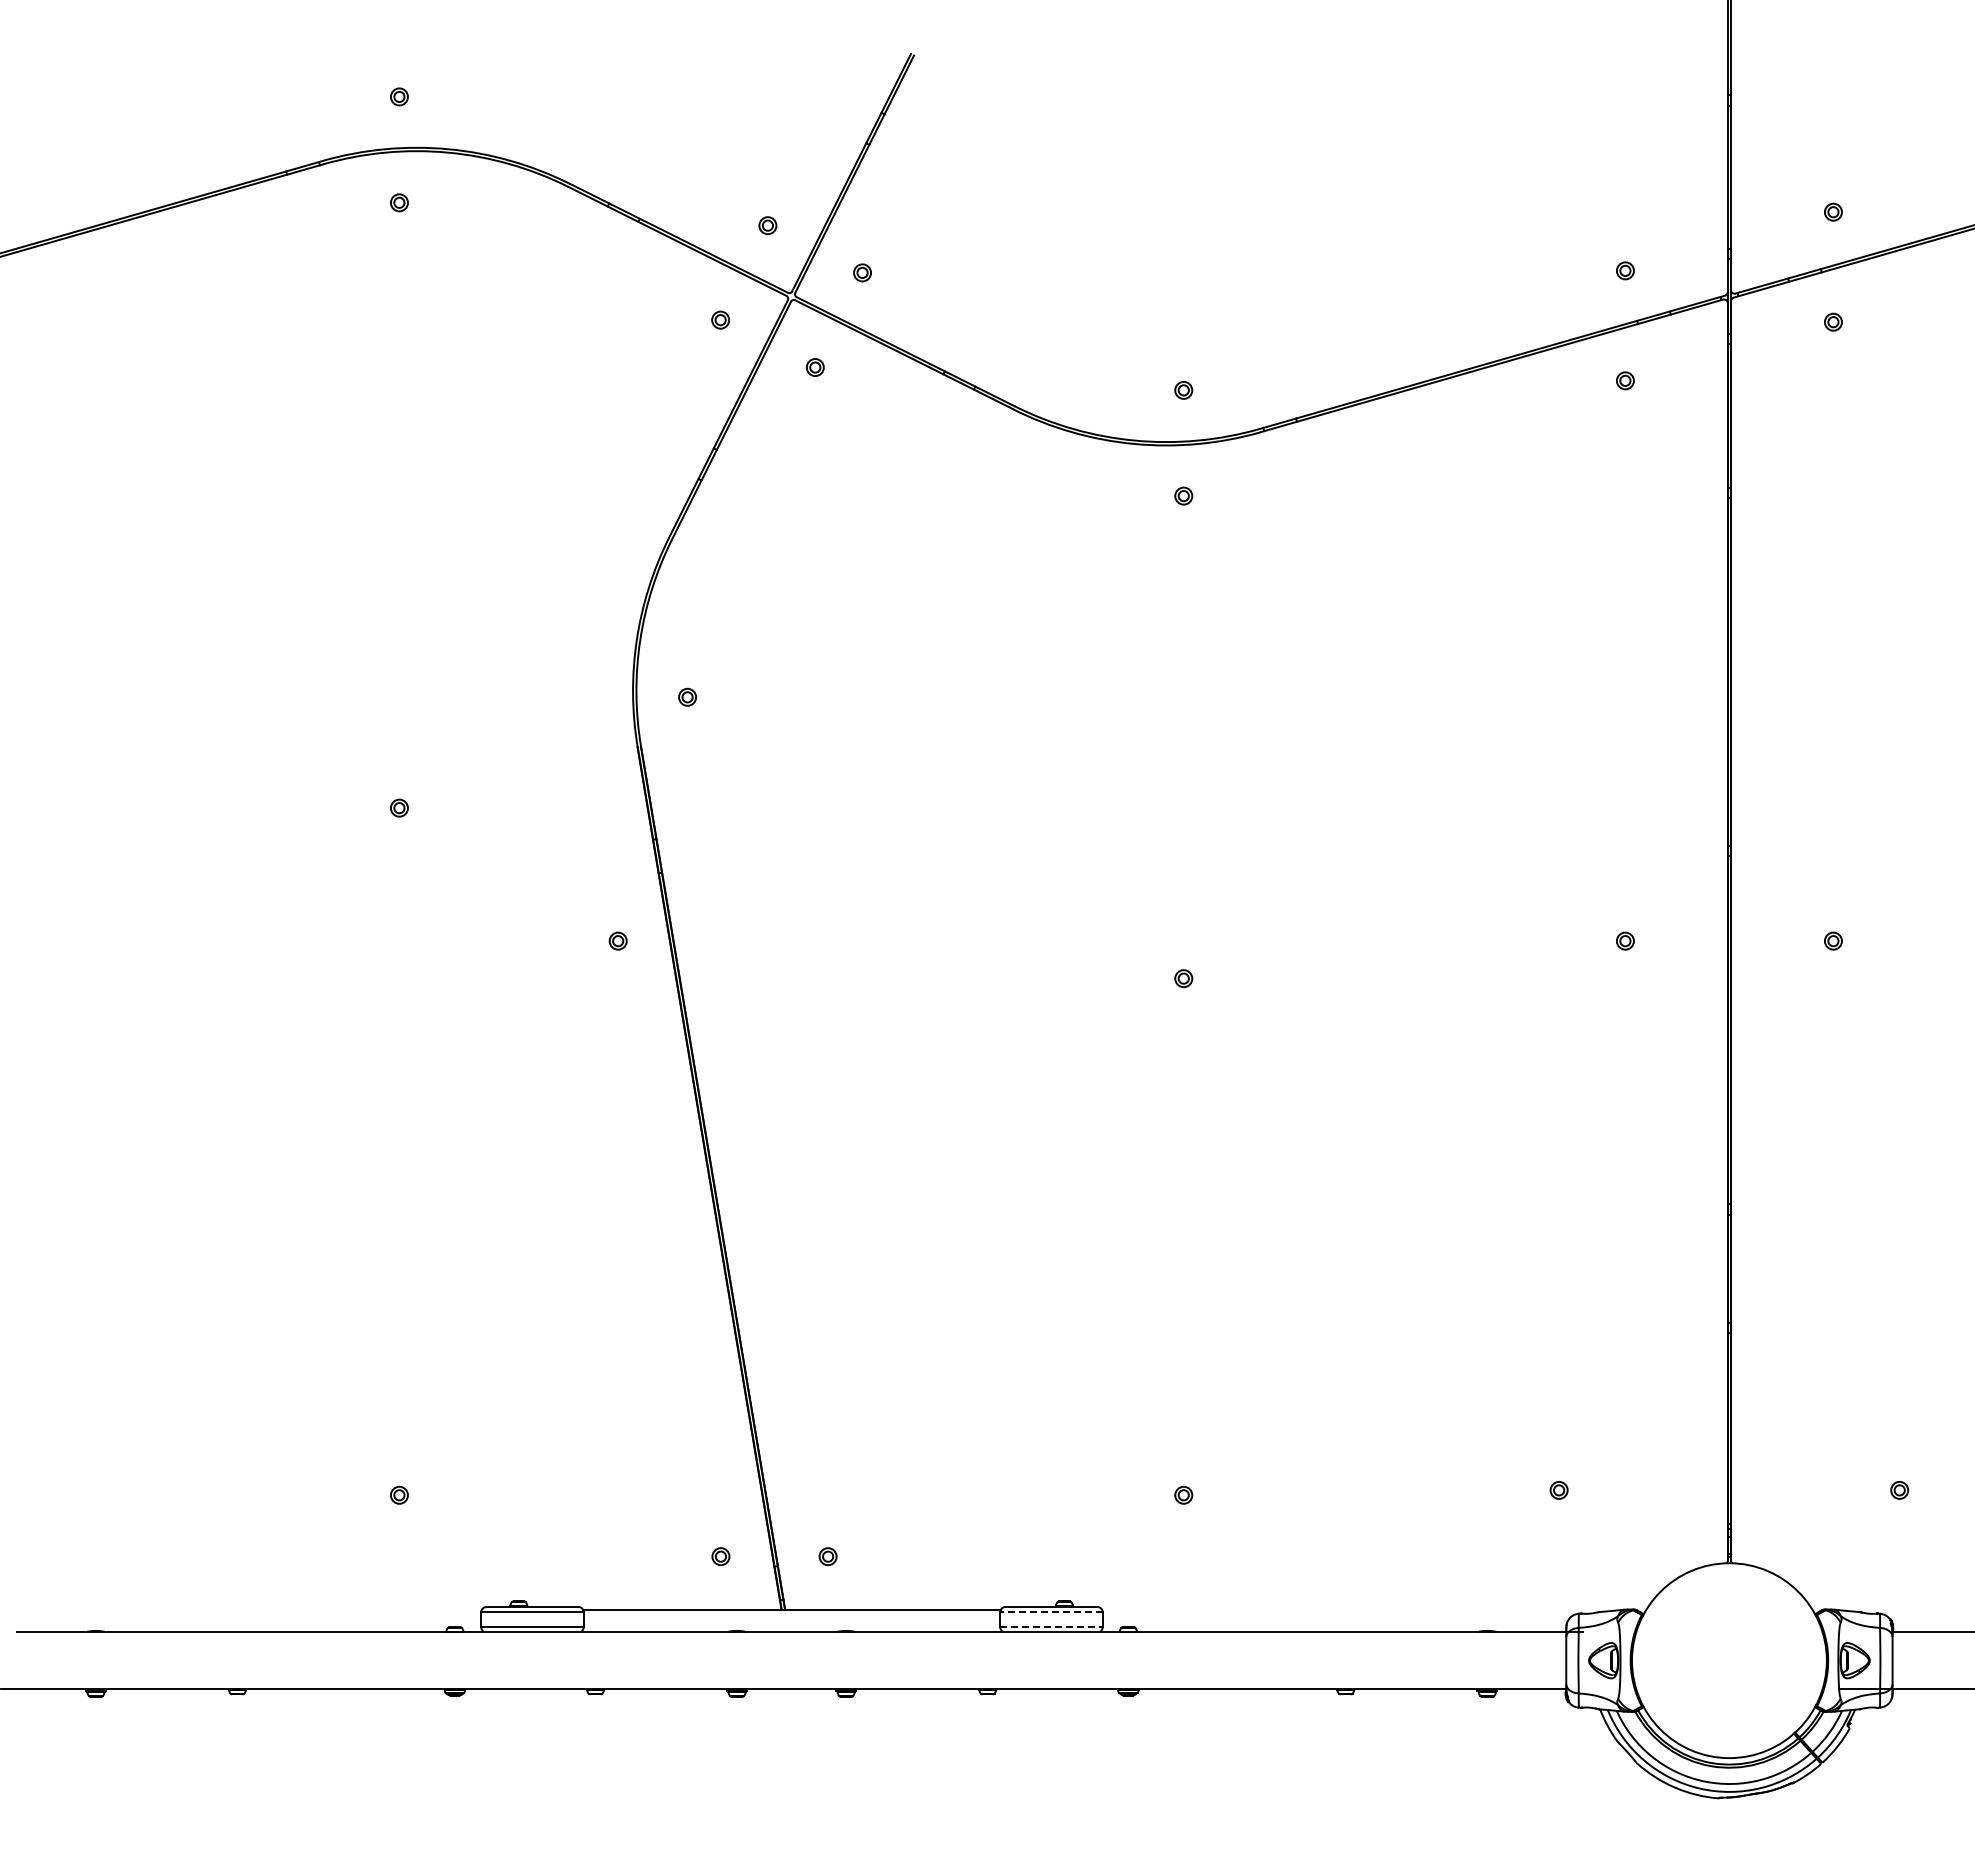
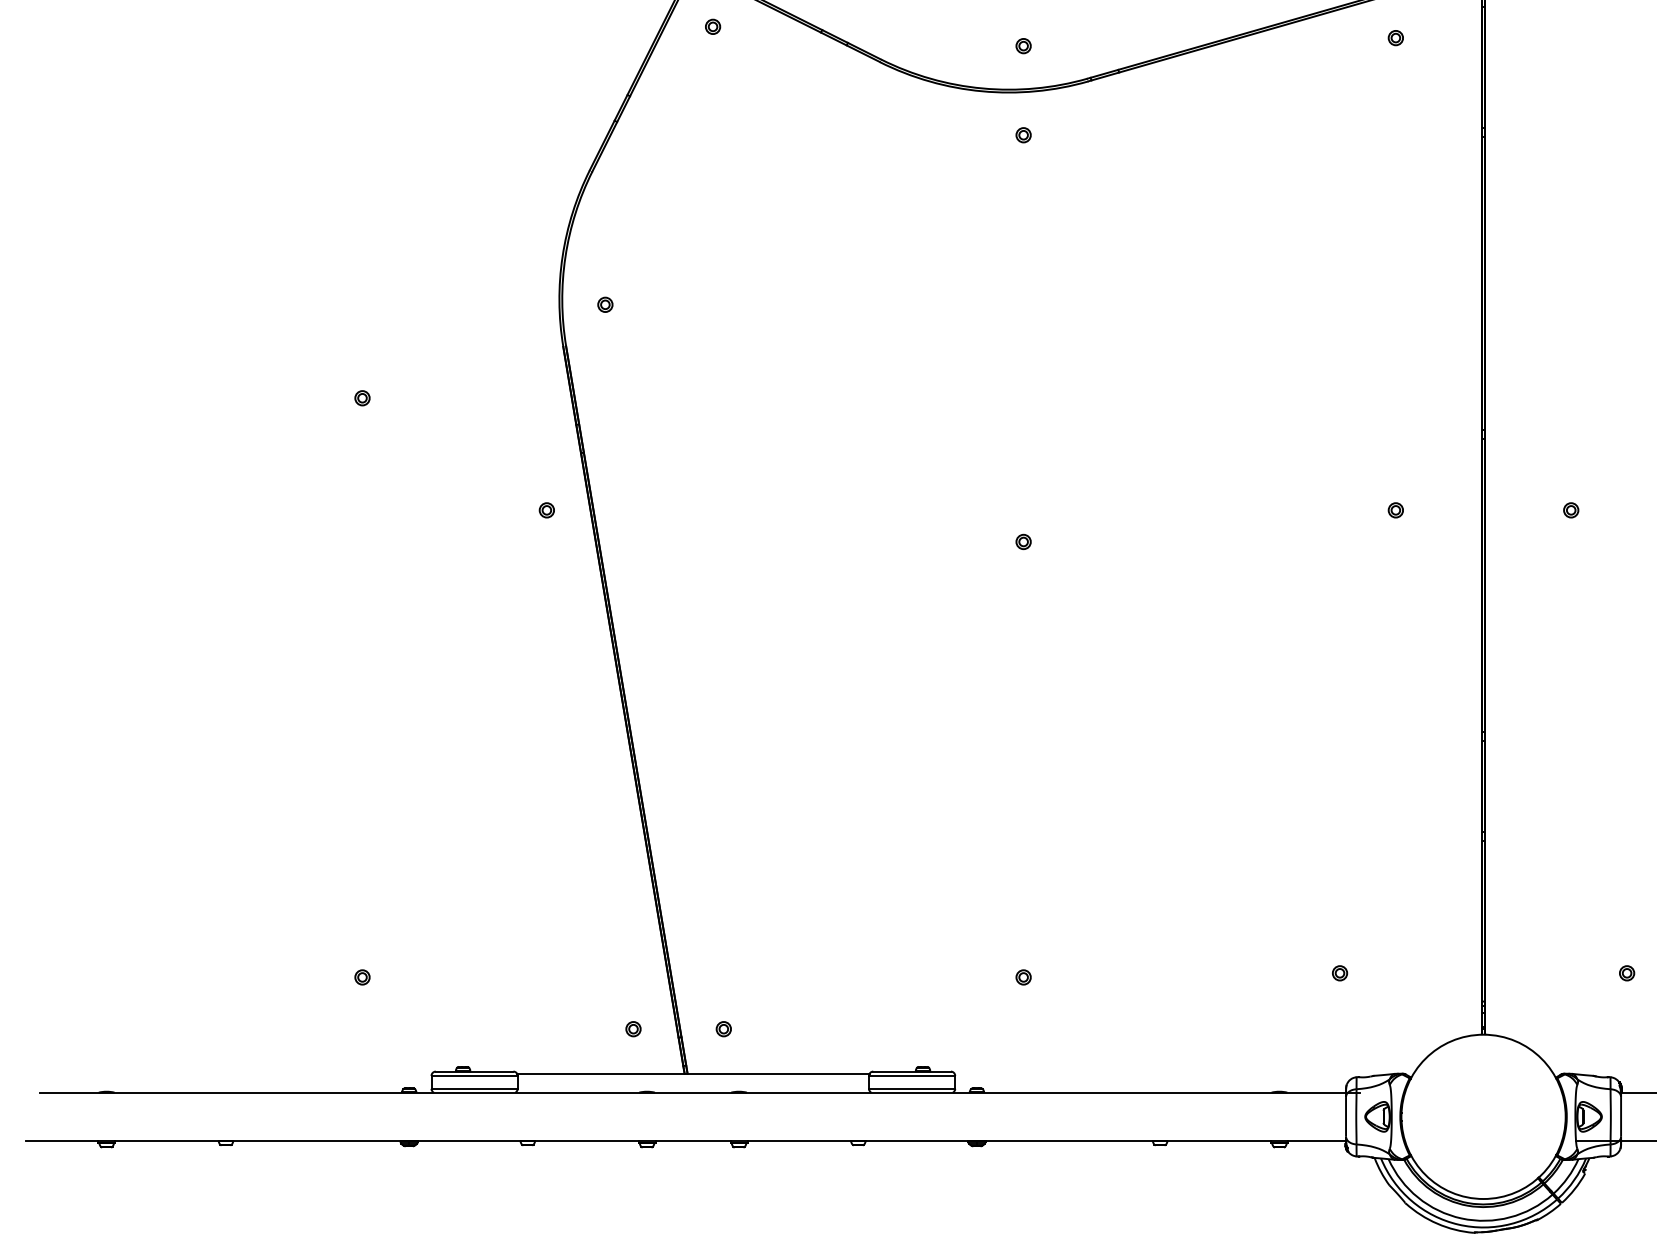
line: (1050, 1612) -> (911, 1076), dashed -> solid
line: (1051, 1627) -> (912, 1088), dashed -> solid

